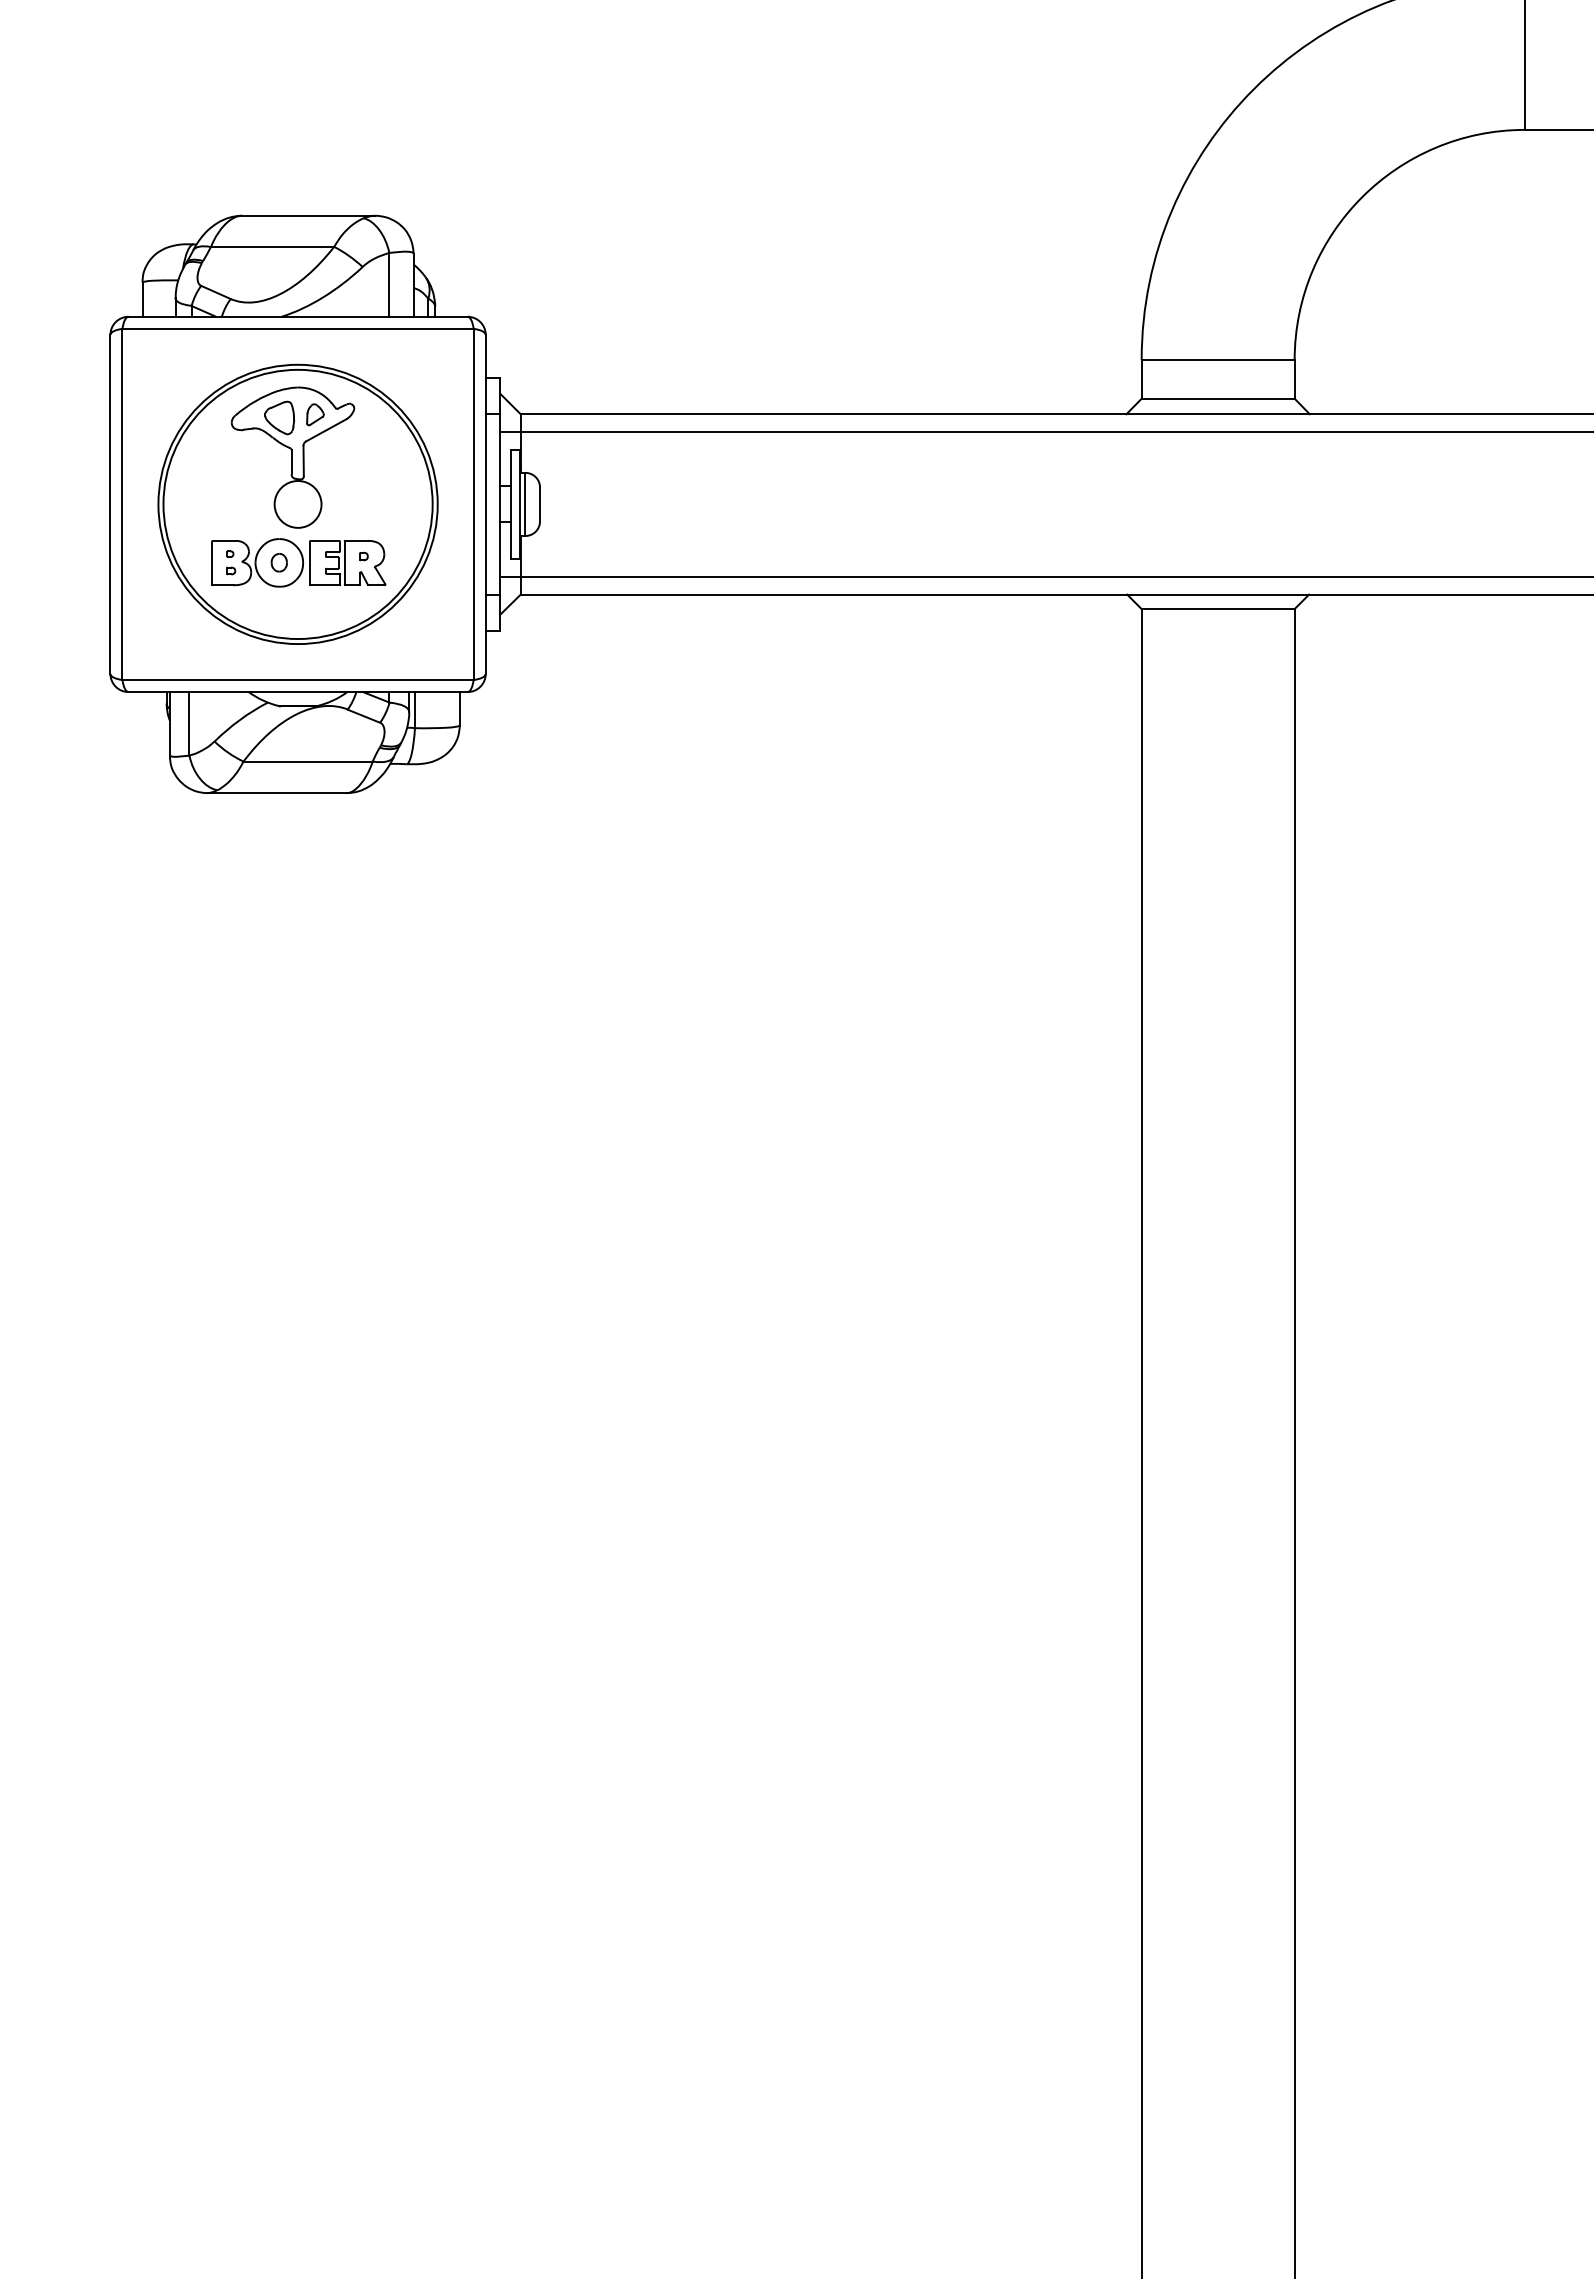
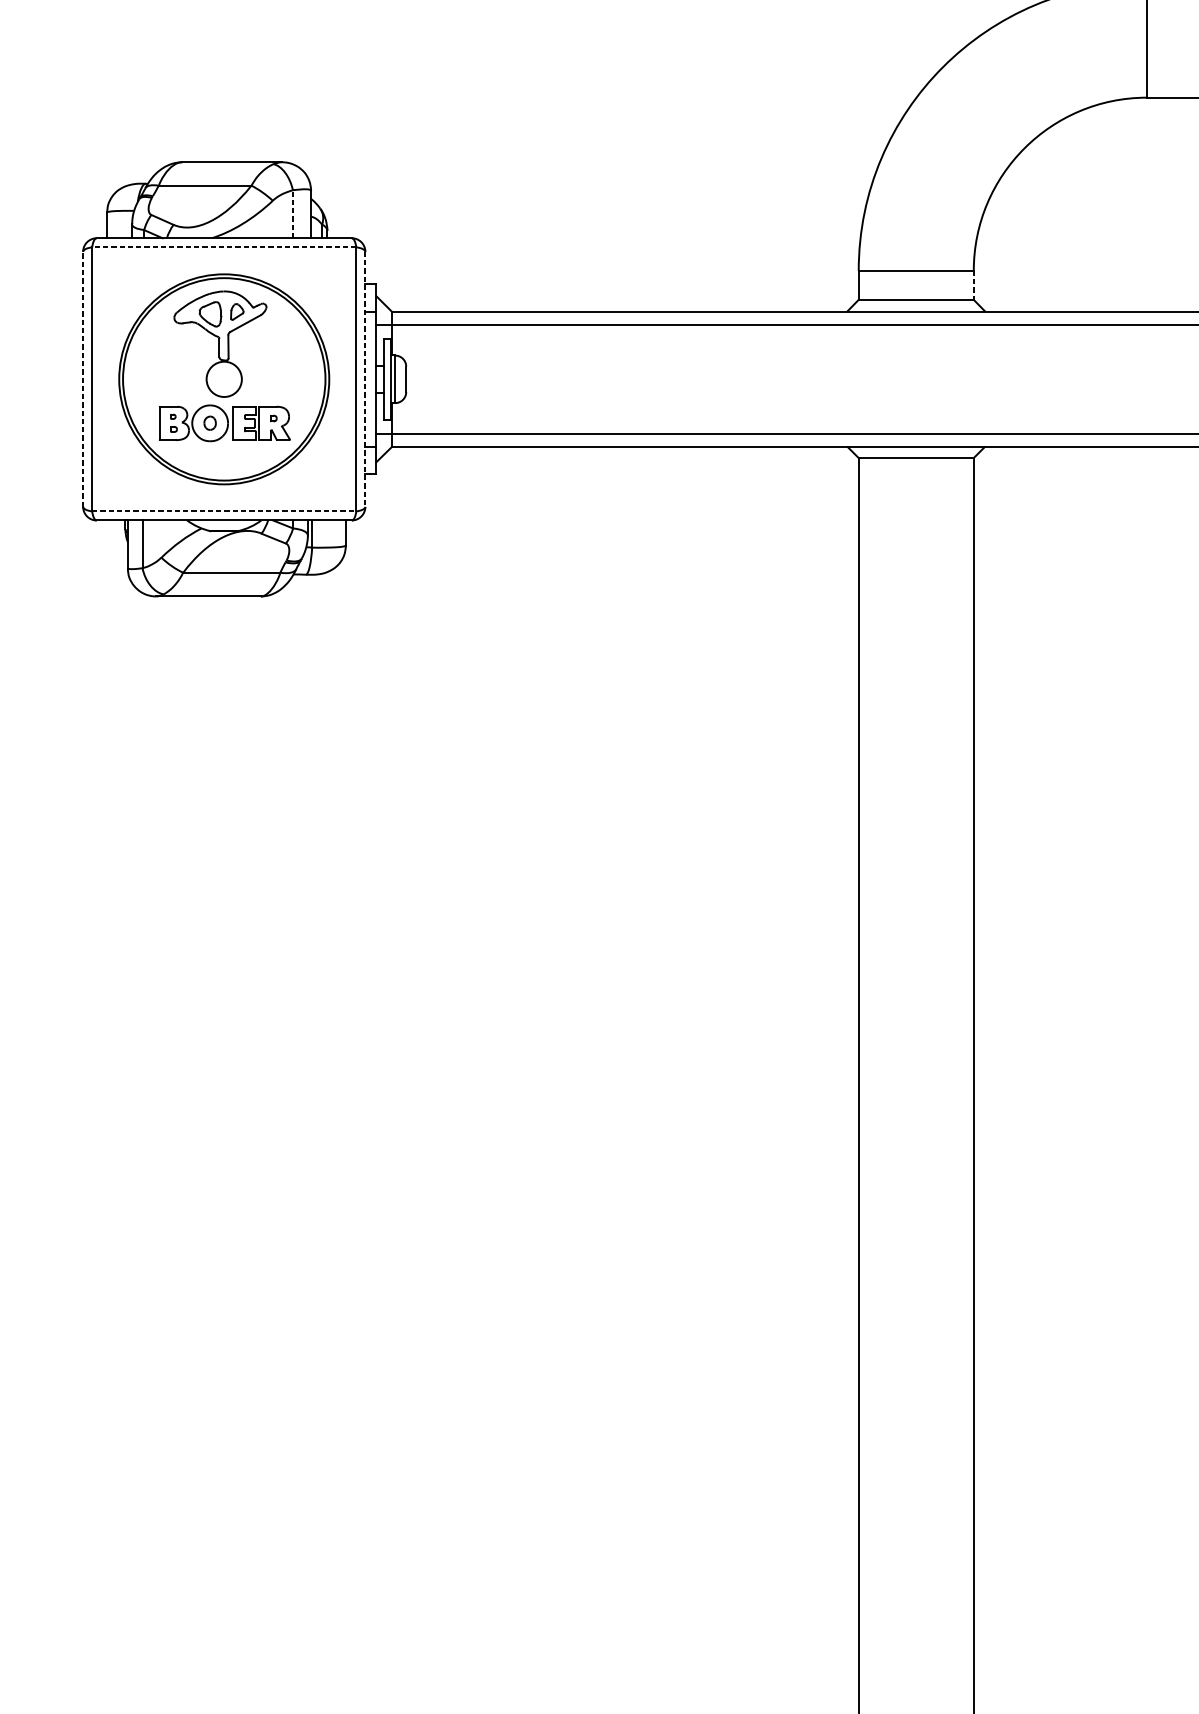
line: (389, 284) -> (293, 213), solid -> dashed
line: (298, 328) -> (224, 247), solid -> dashed
line: (1294, 379) -> (973, 285), solid -> dashed
line: (110, 504) -> (83, 379), solid -> dashed
line: (485, 504) -> (365, 379), solid -> dashed
line: (298, 679) -> (224, 511), solid -> dashed

